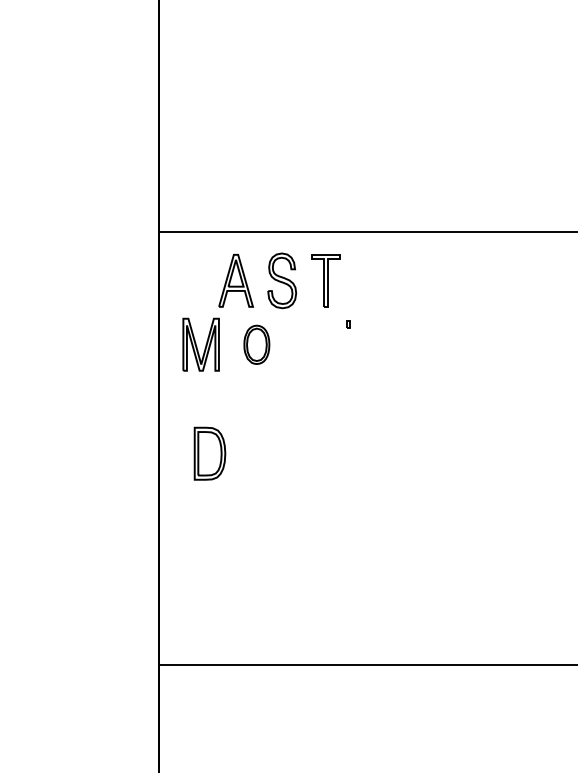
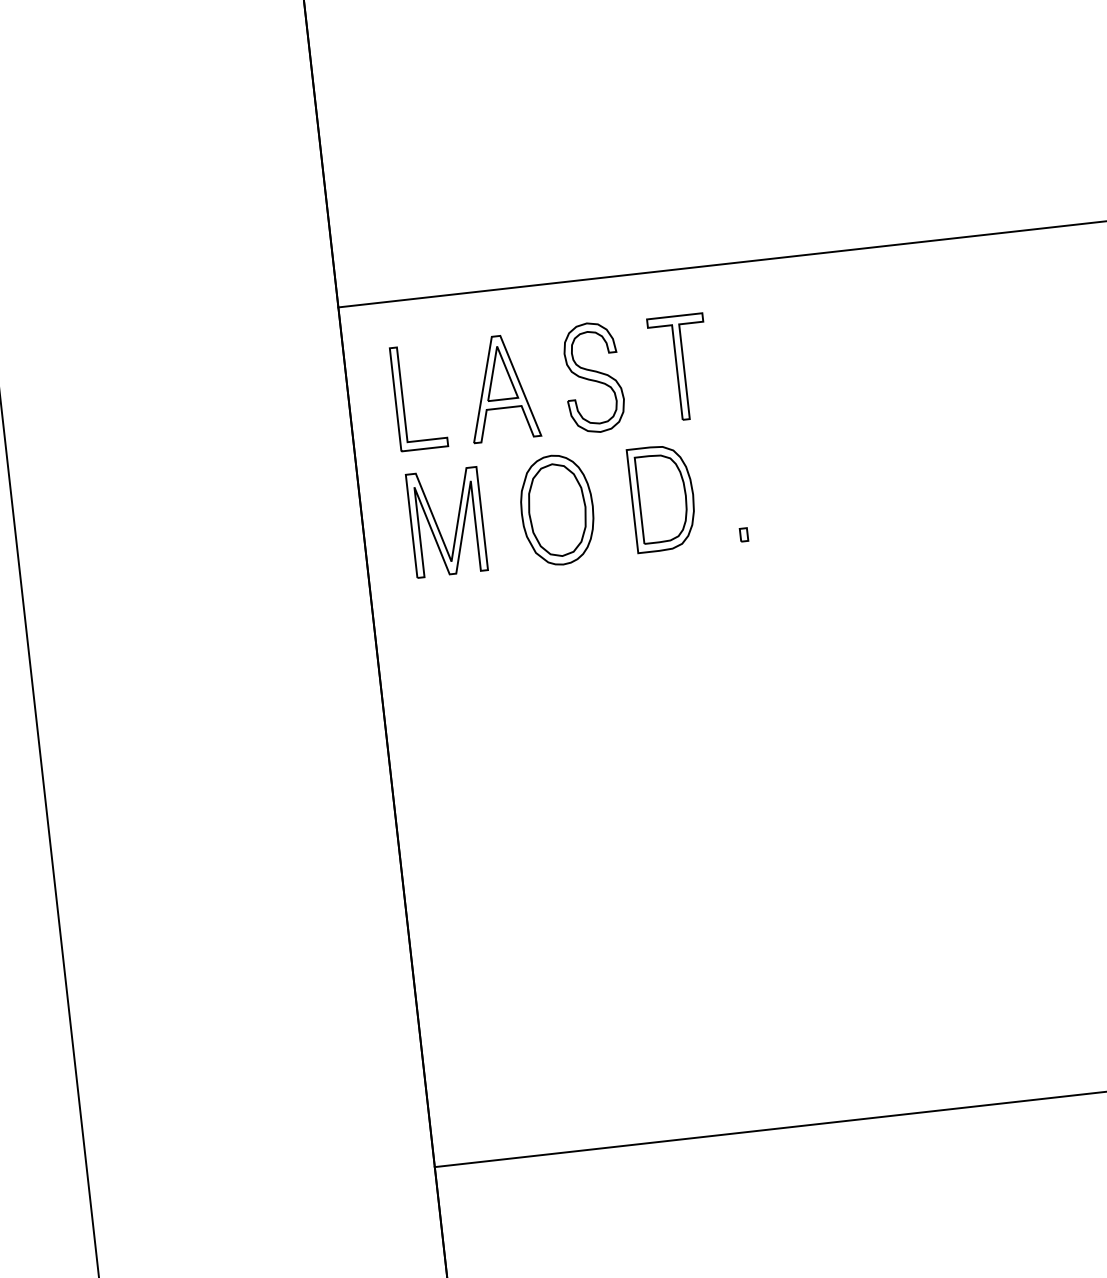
part: (186, 280) -> (403, 398), added
part: (348, 324) -> (744, 534), moved
part: (256, 344) -> (556, 509), size x1.43
part: (209, 453) -> (661, 497), moved

